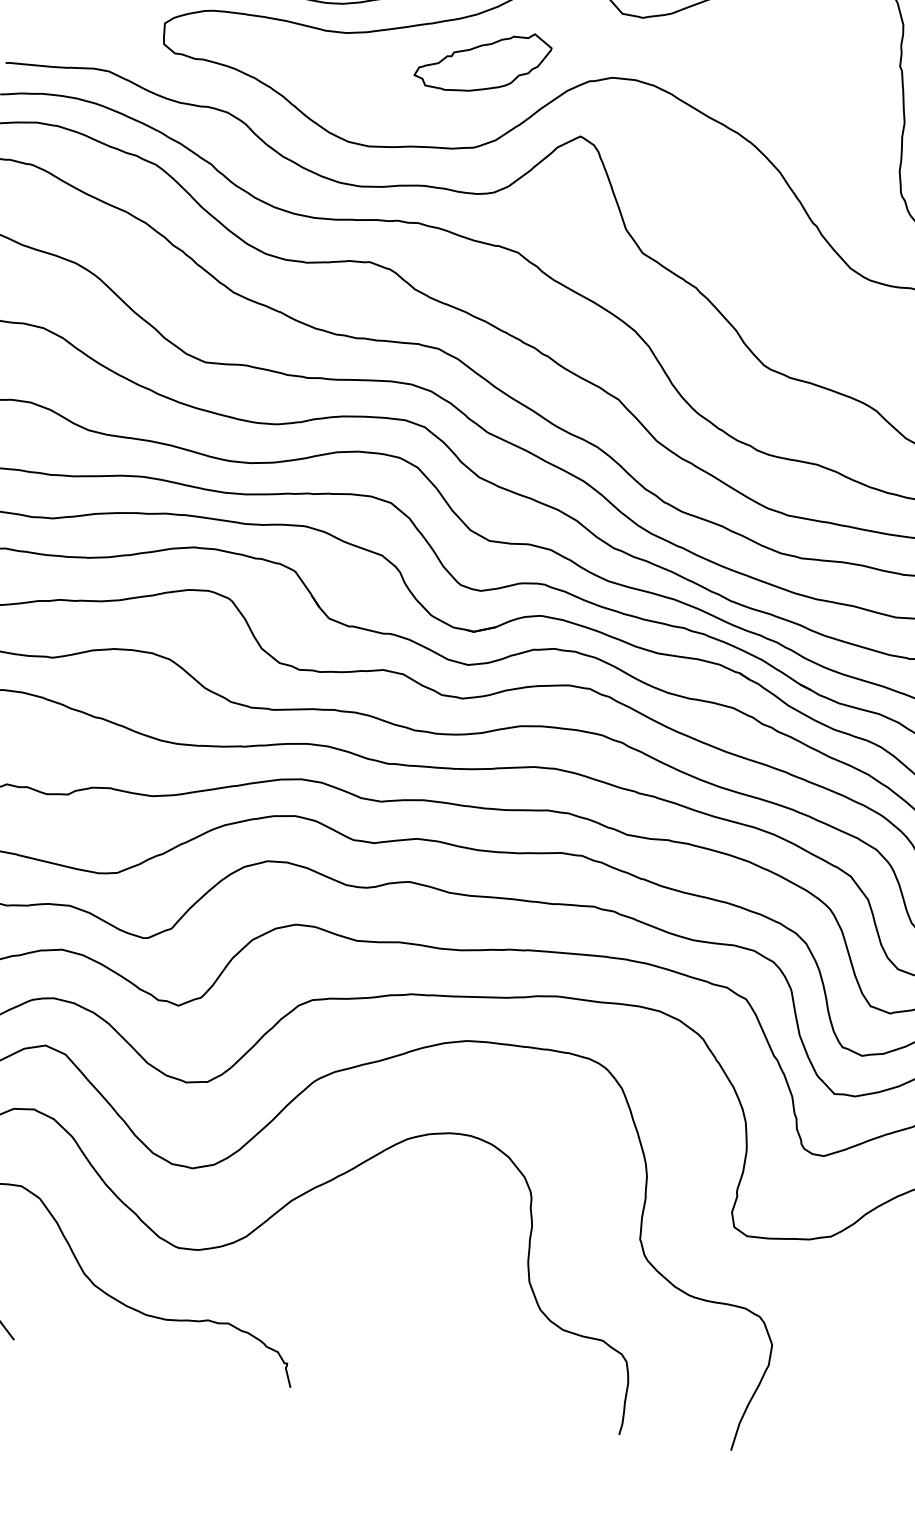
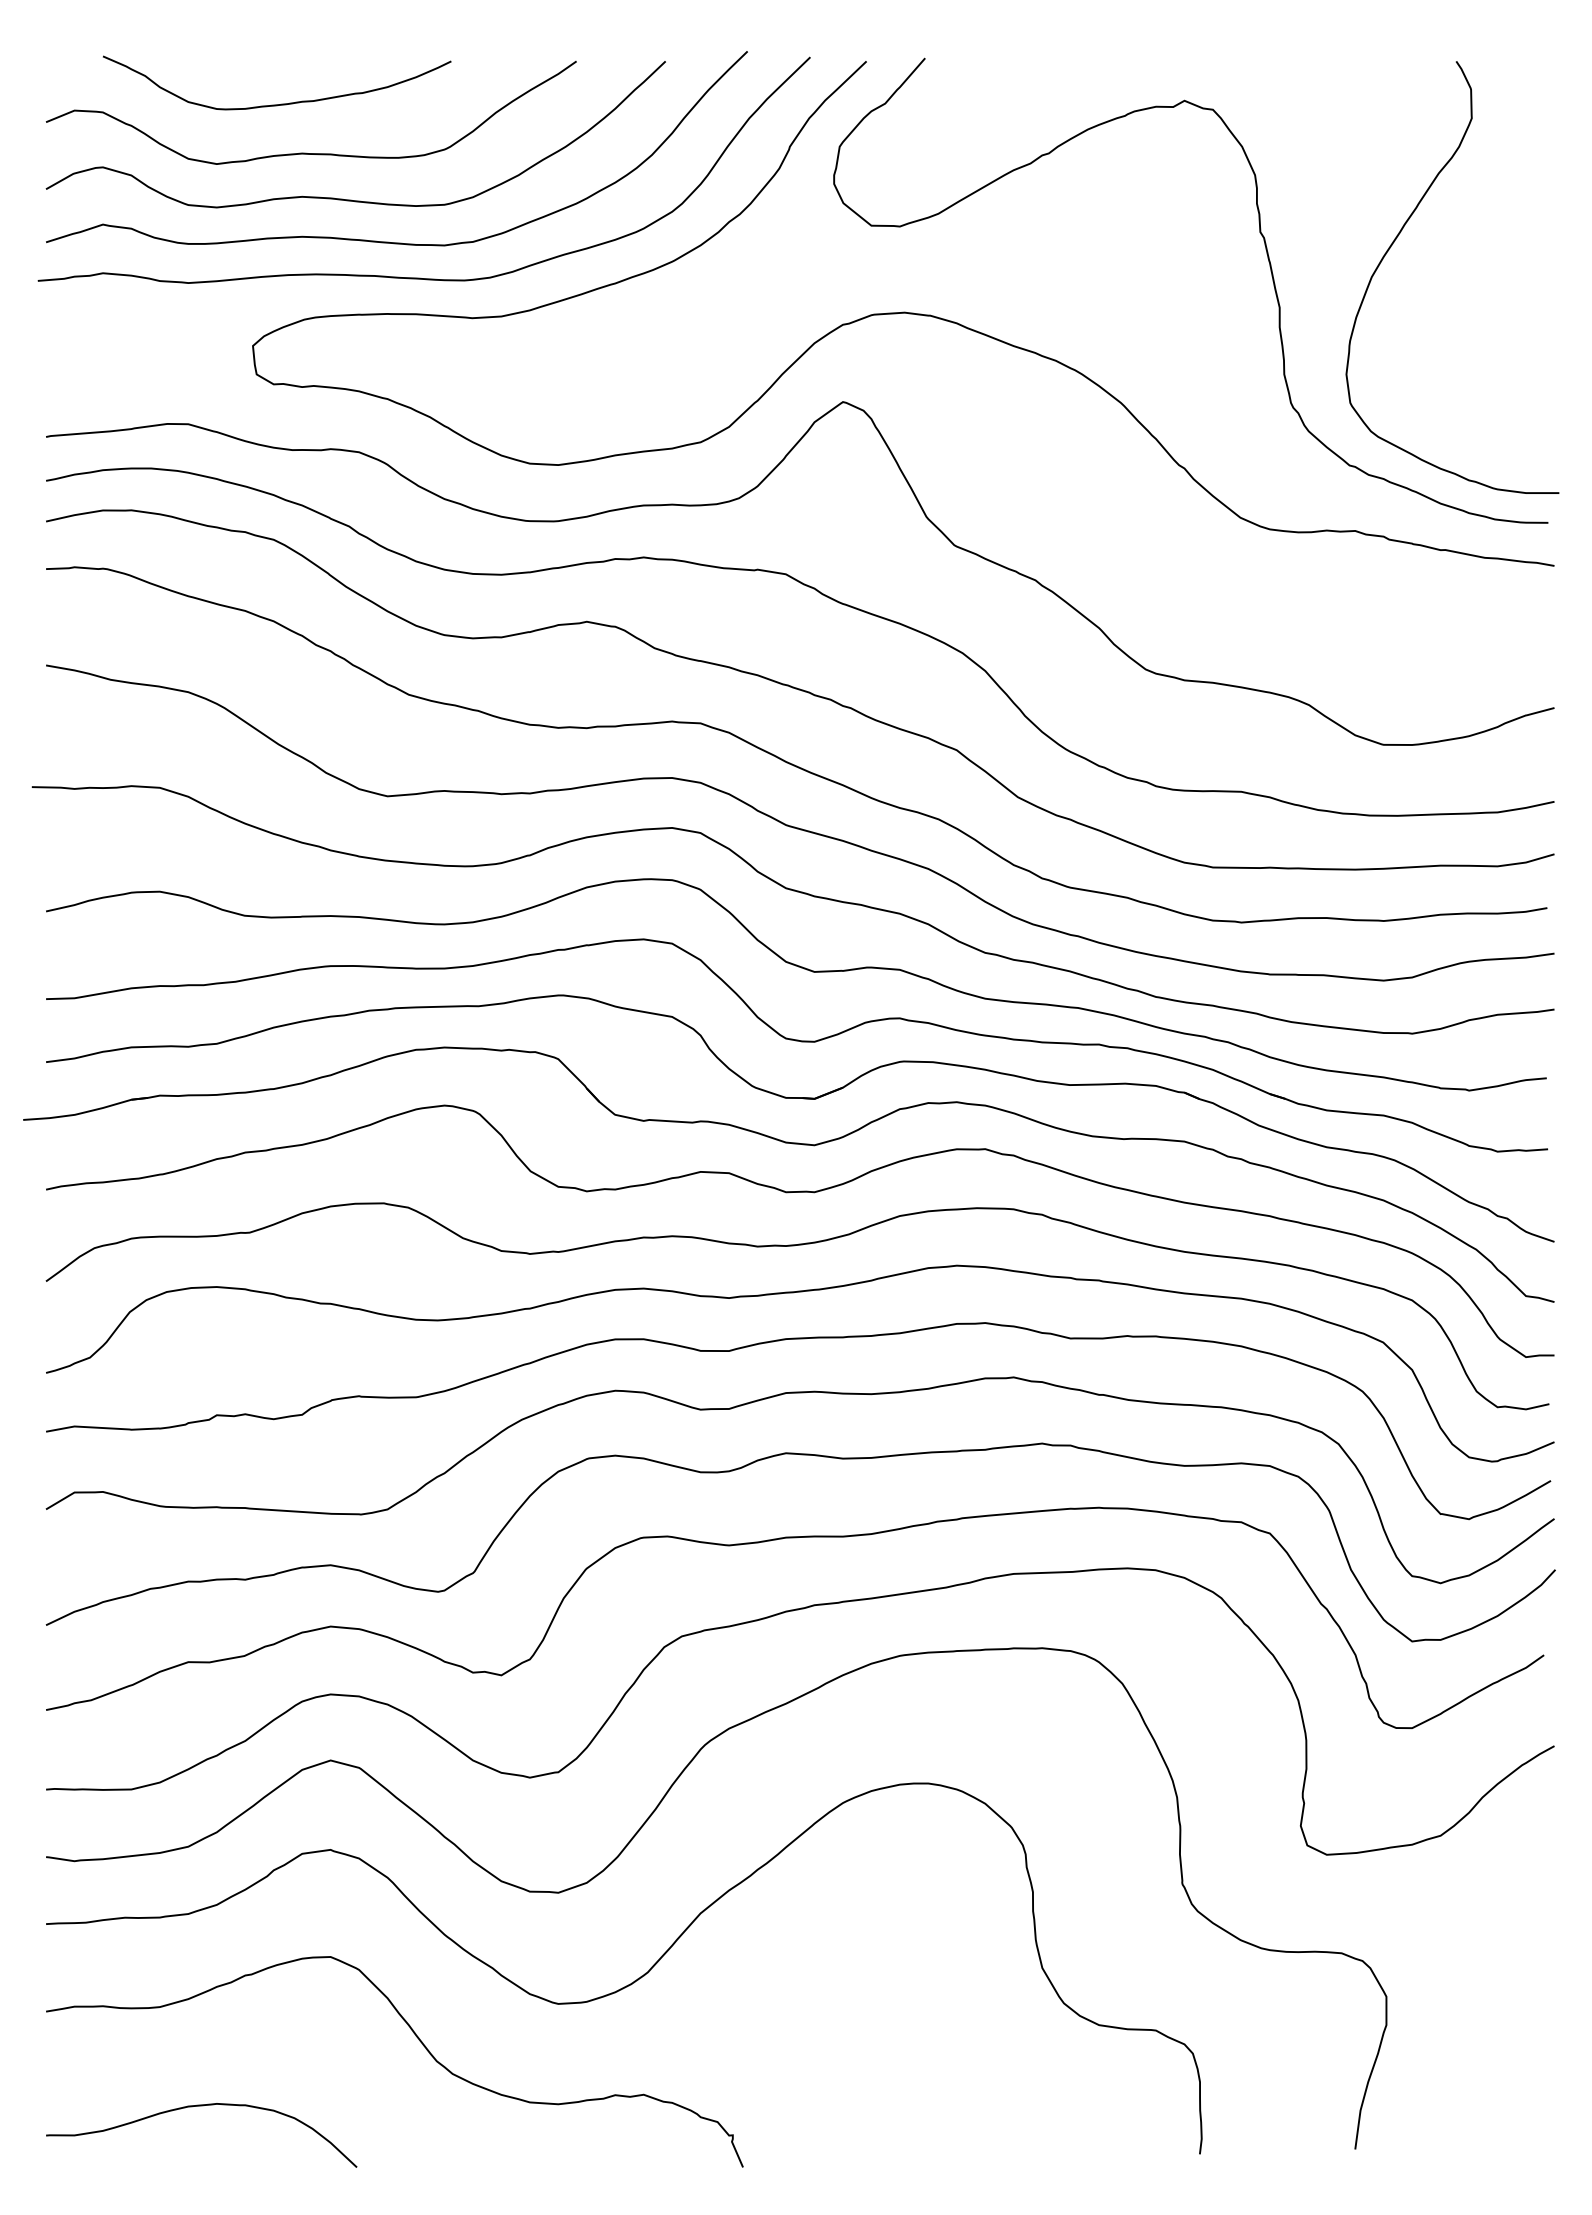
part: (483, 61) -> (693, 322), removed

